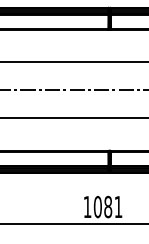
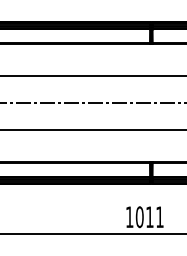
text: (107, 207) -> (149, 217), 1081 -> 1011

